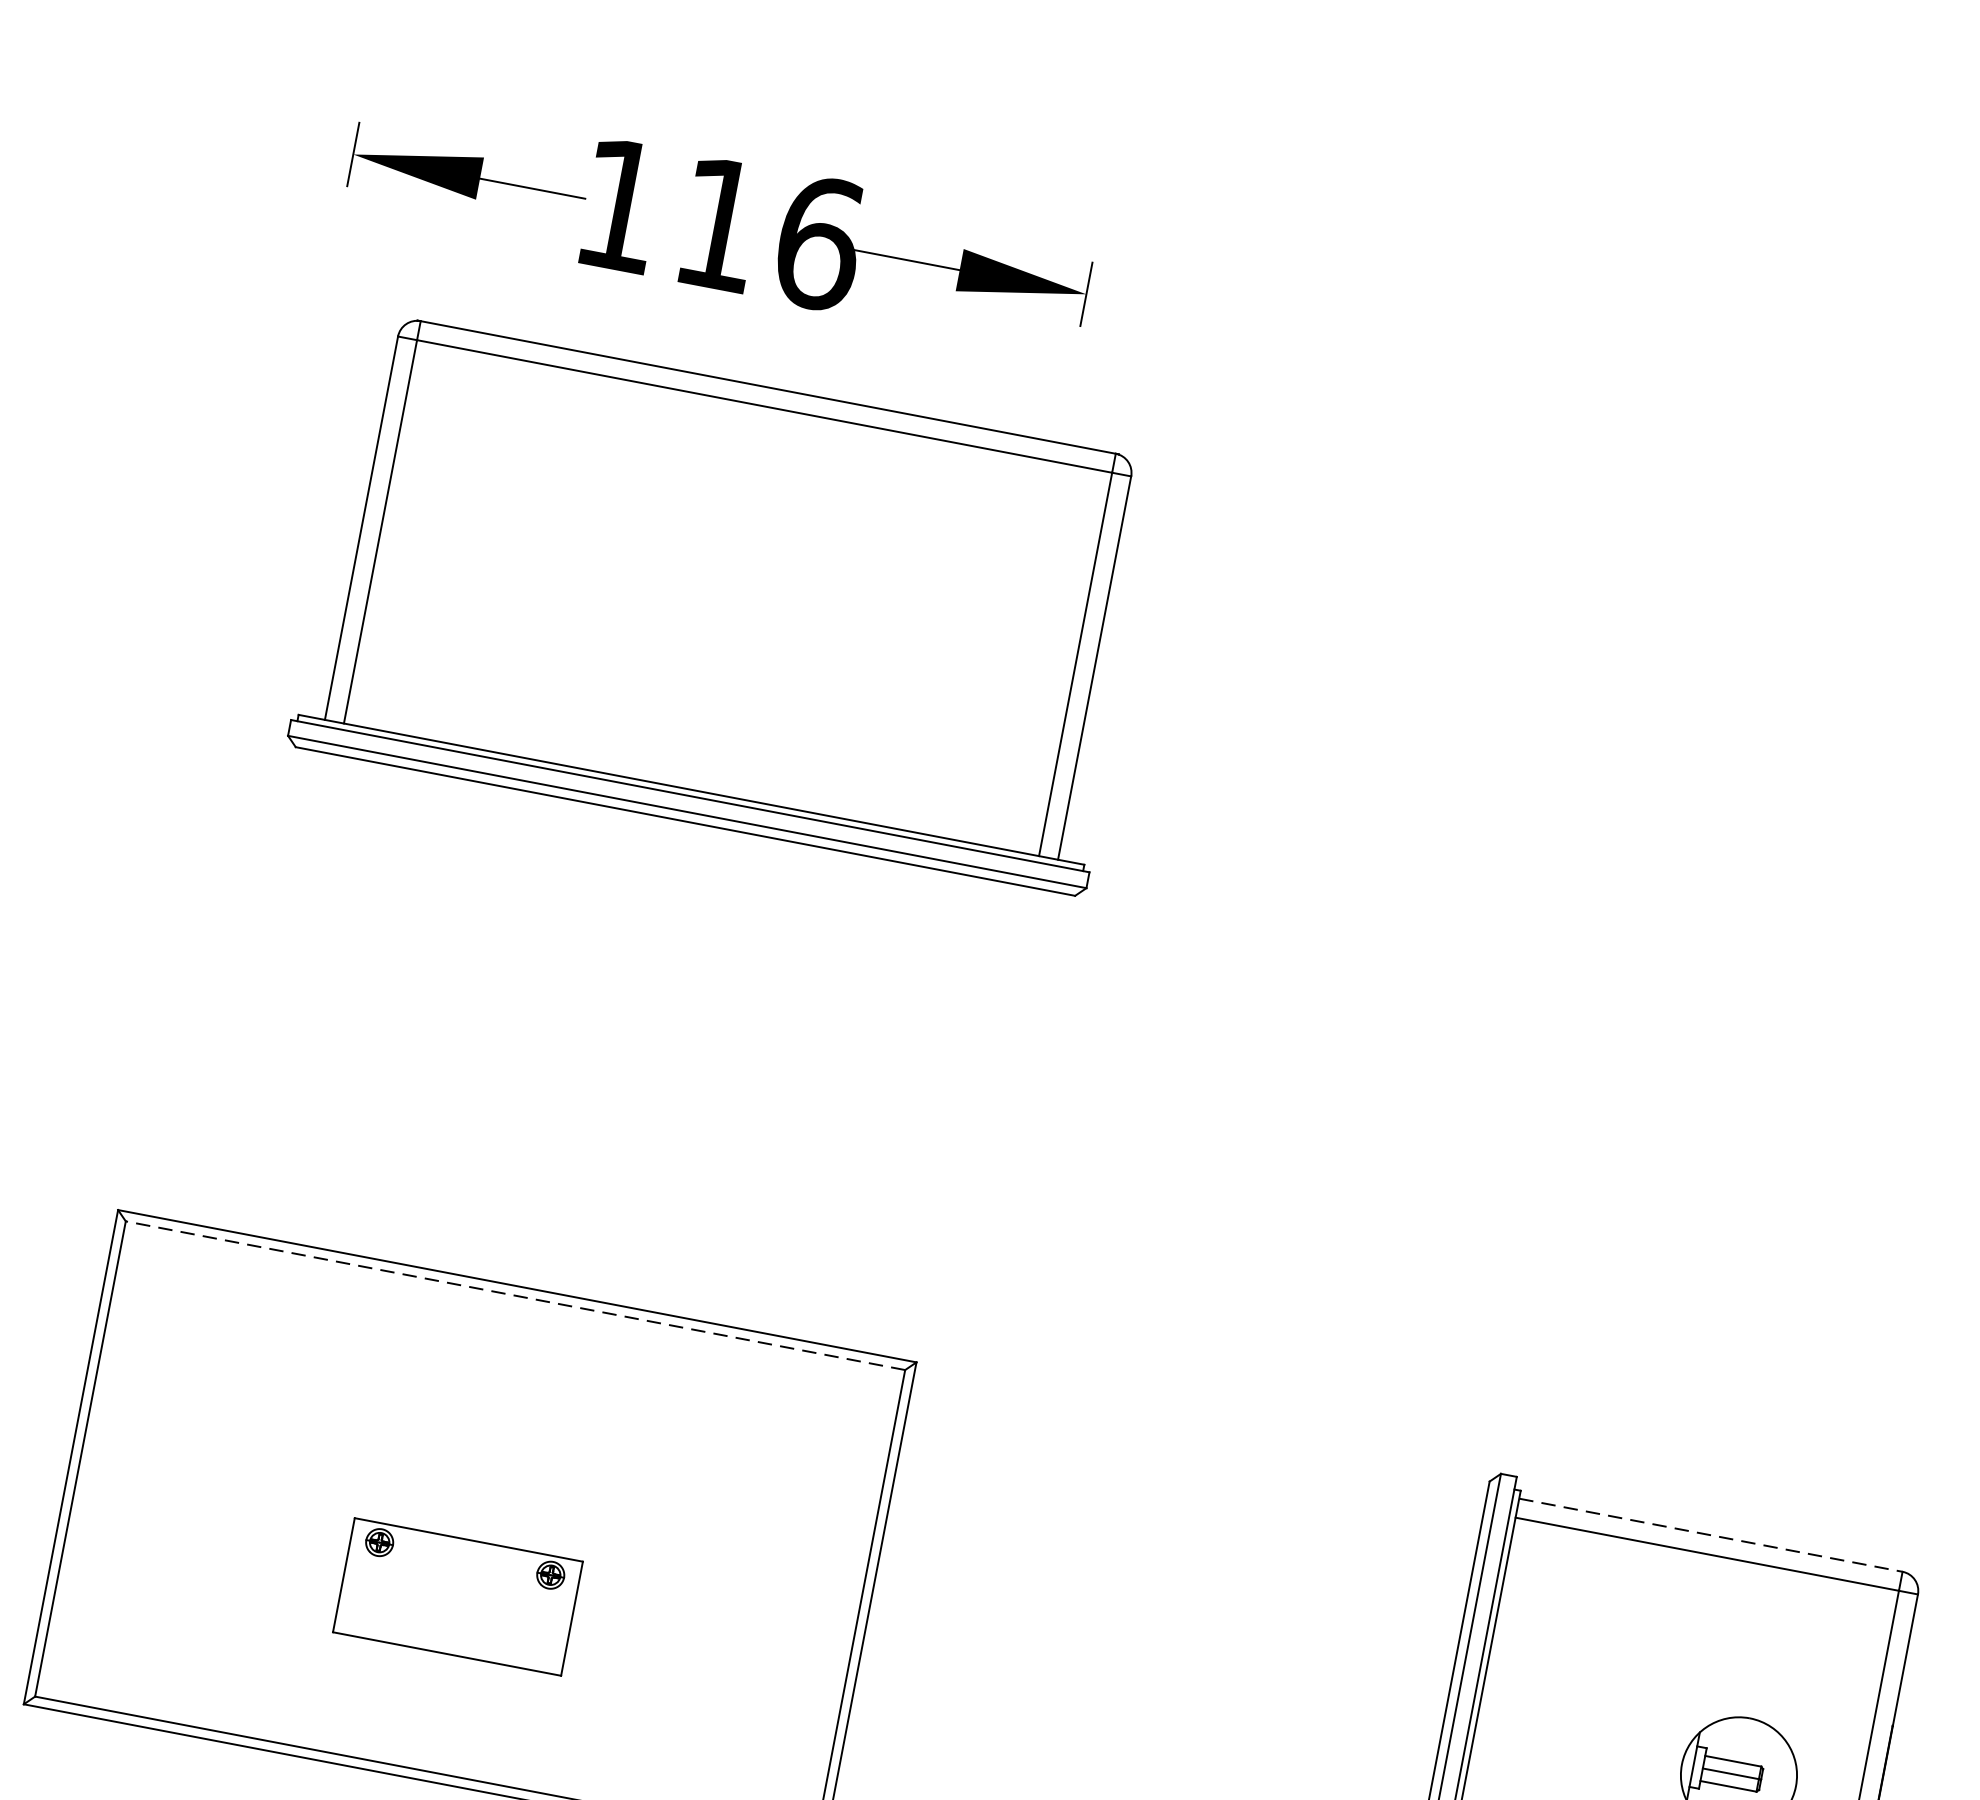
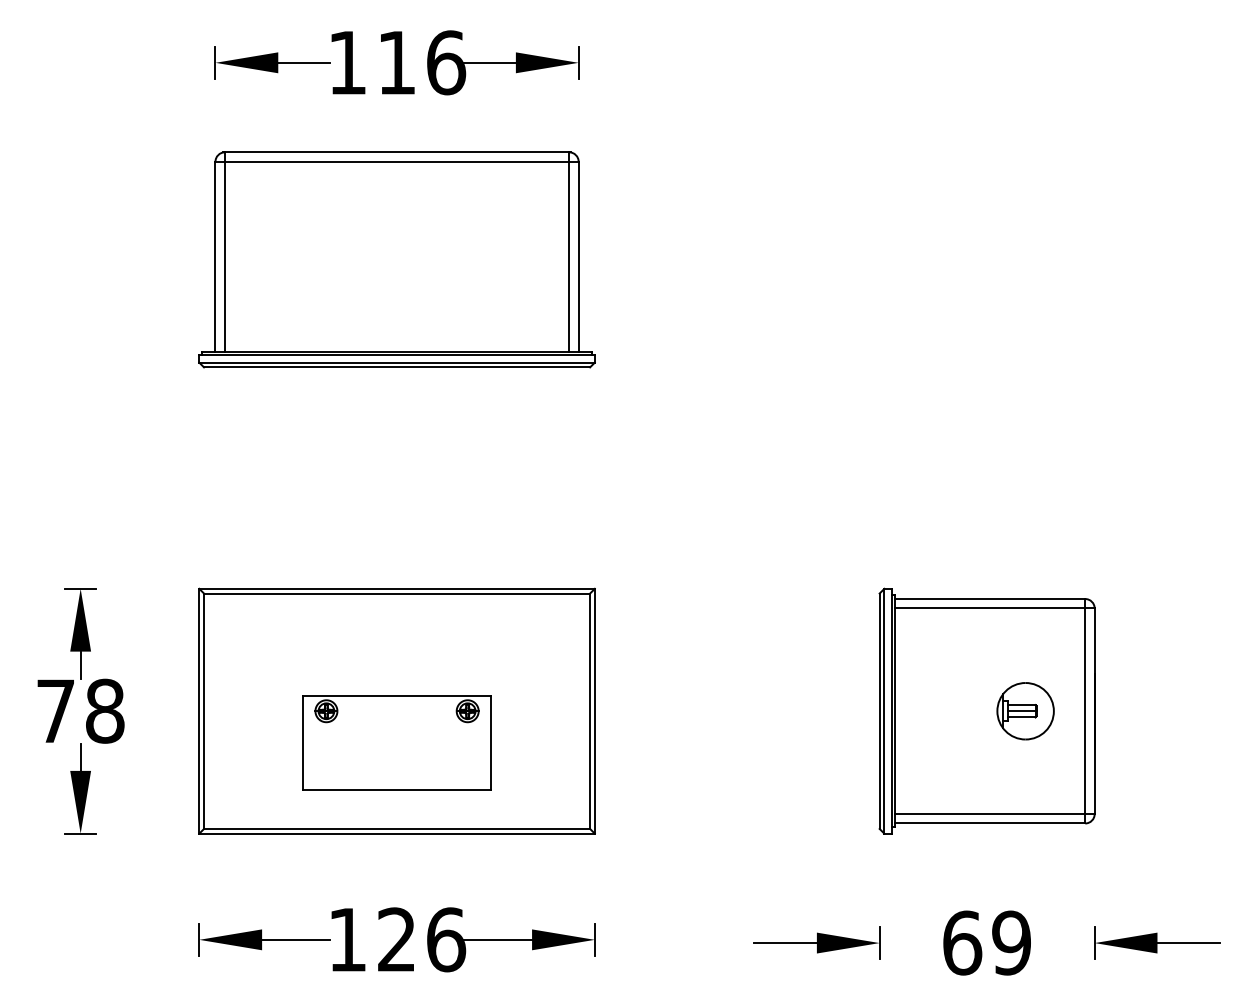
part: (725, 603) -> (396, 259), moved
line: (514, 1295) -> (396, 593), dashed -> solid
line: (1711, 1536) -> (990, 599), dashed -> solid
part: (456, 1596) -> (396, 742), size x1.67

